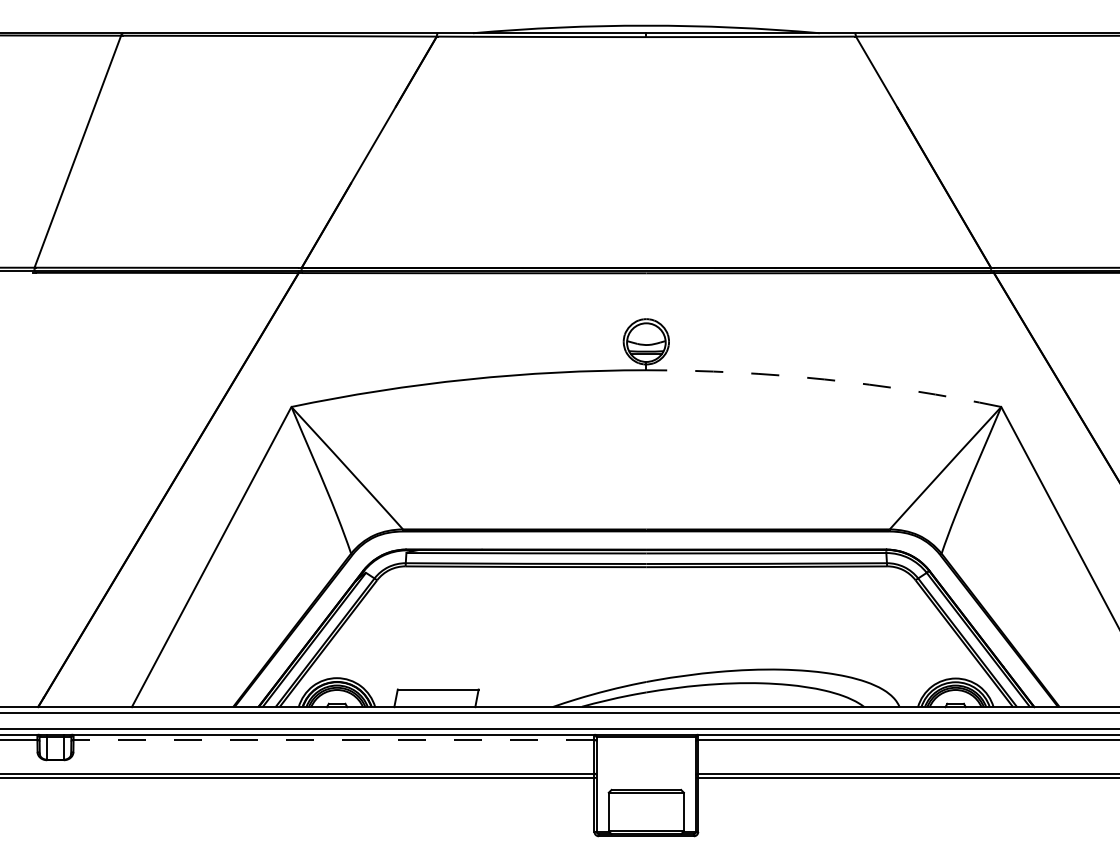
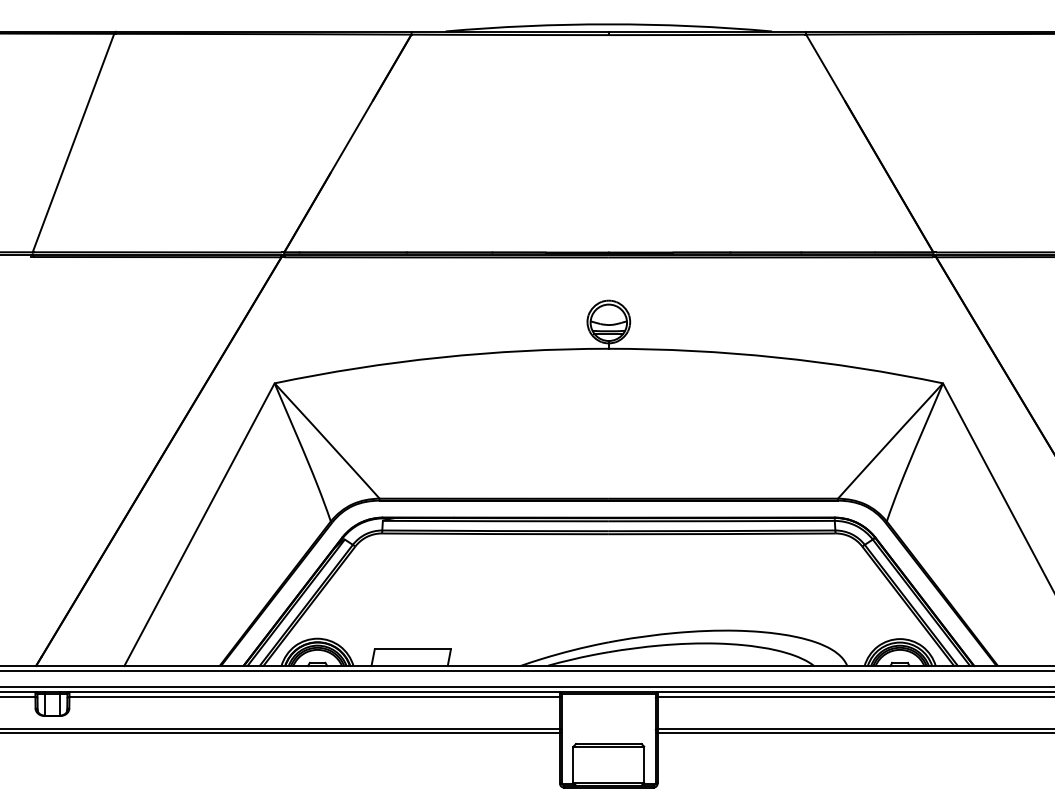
arc: (824, 379) -> (776, 357), dashed -> solid
line: (333, 739) -> (314, 696), dashed -> solid

